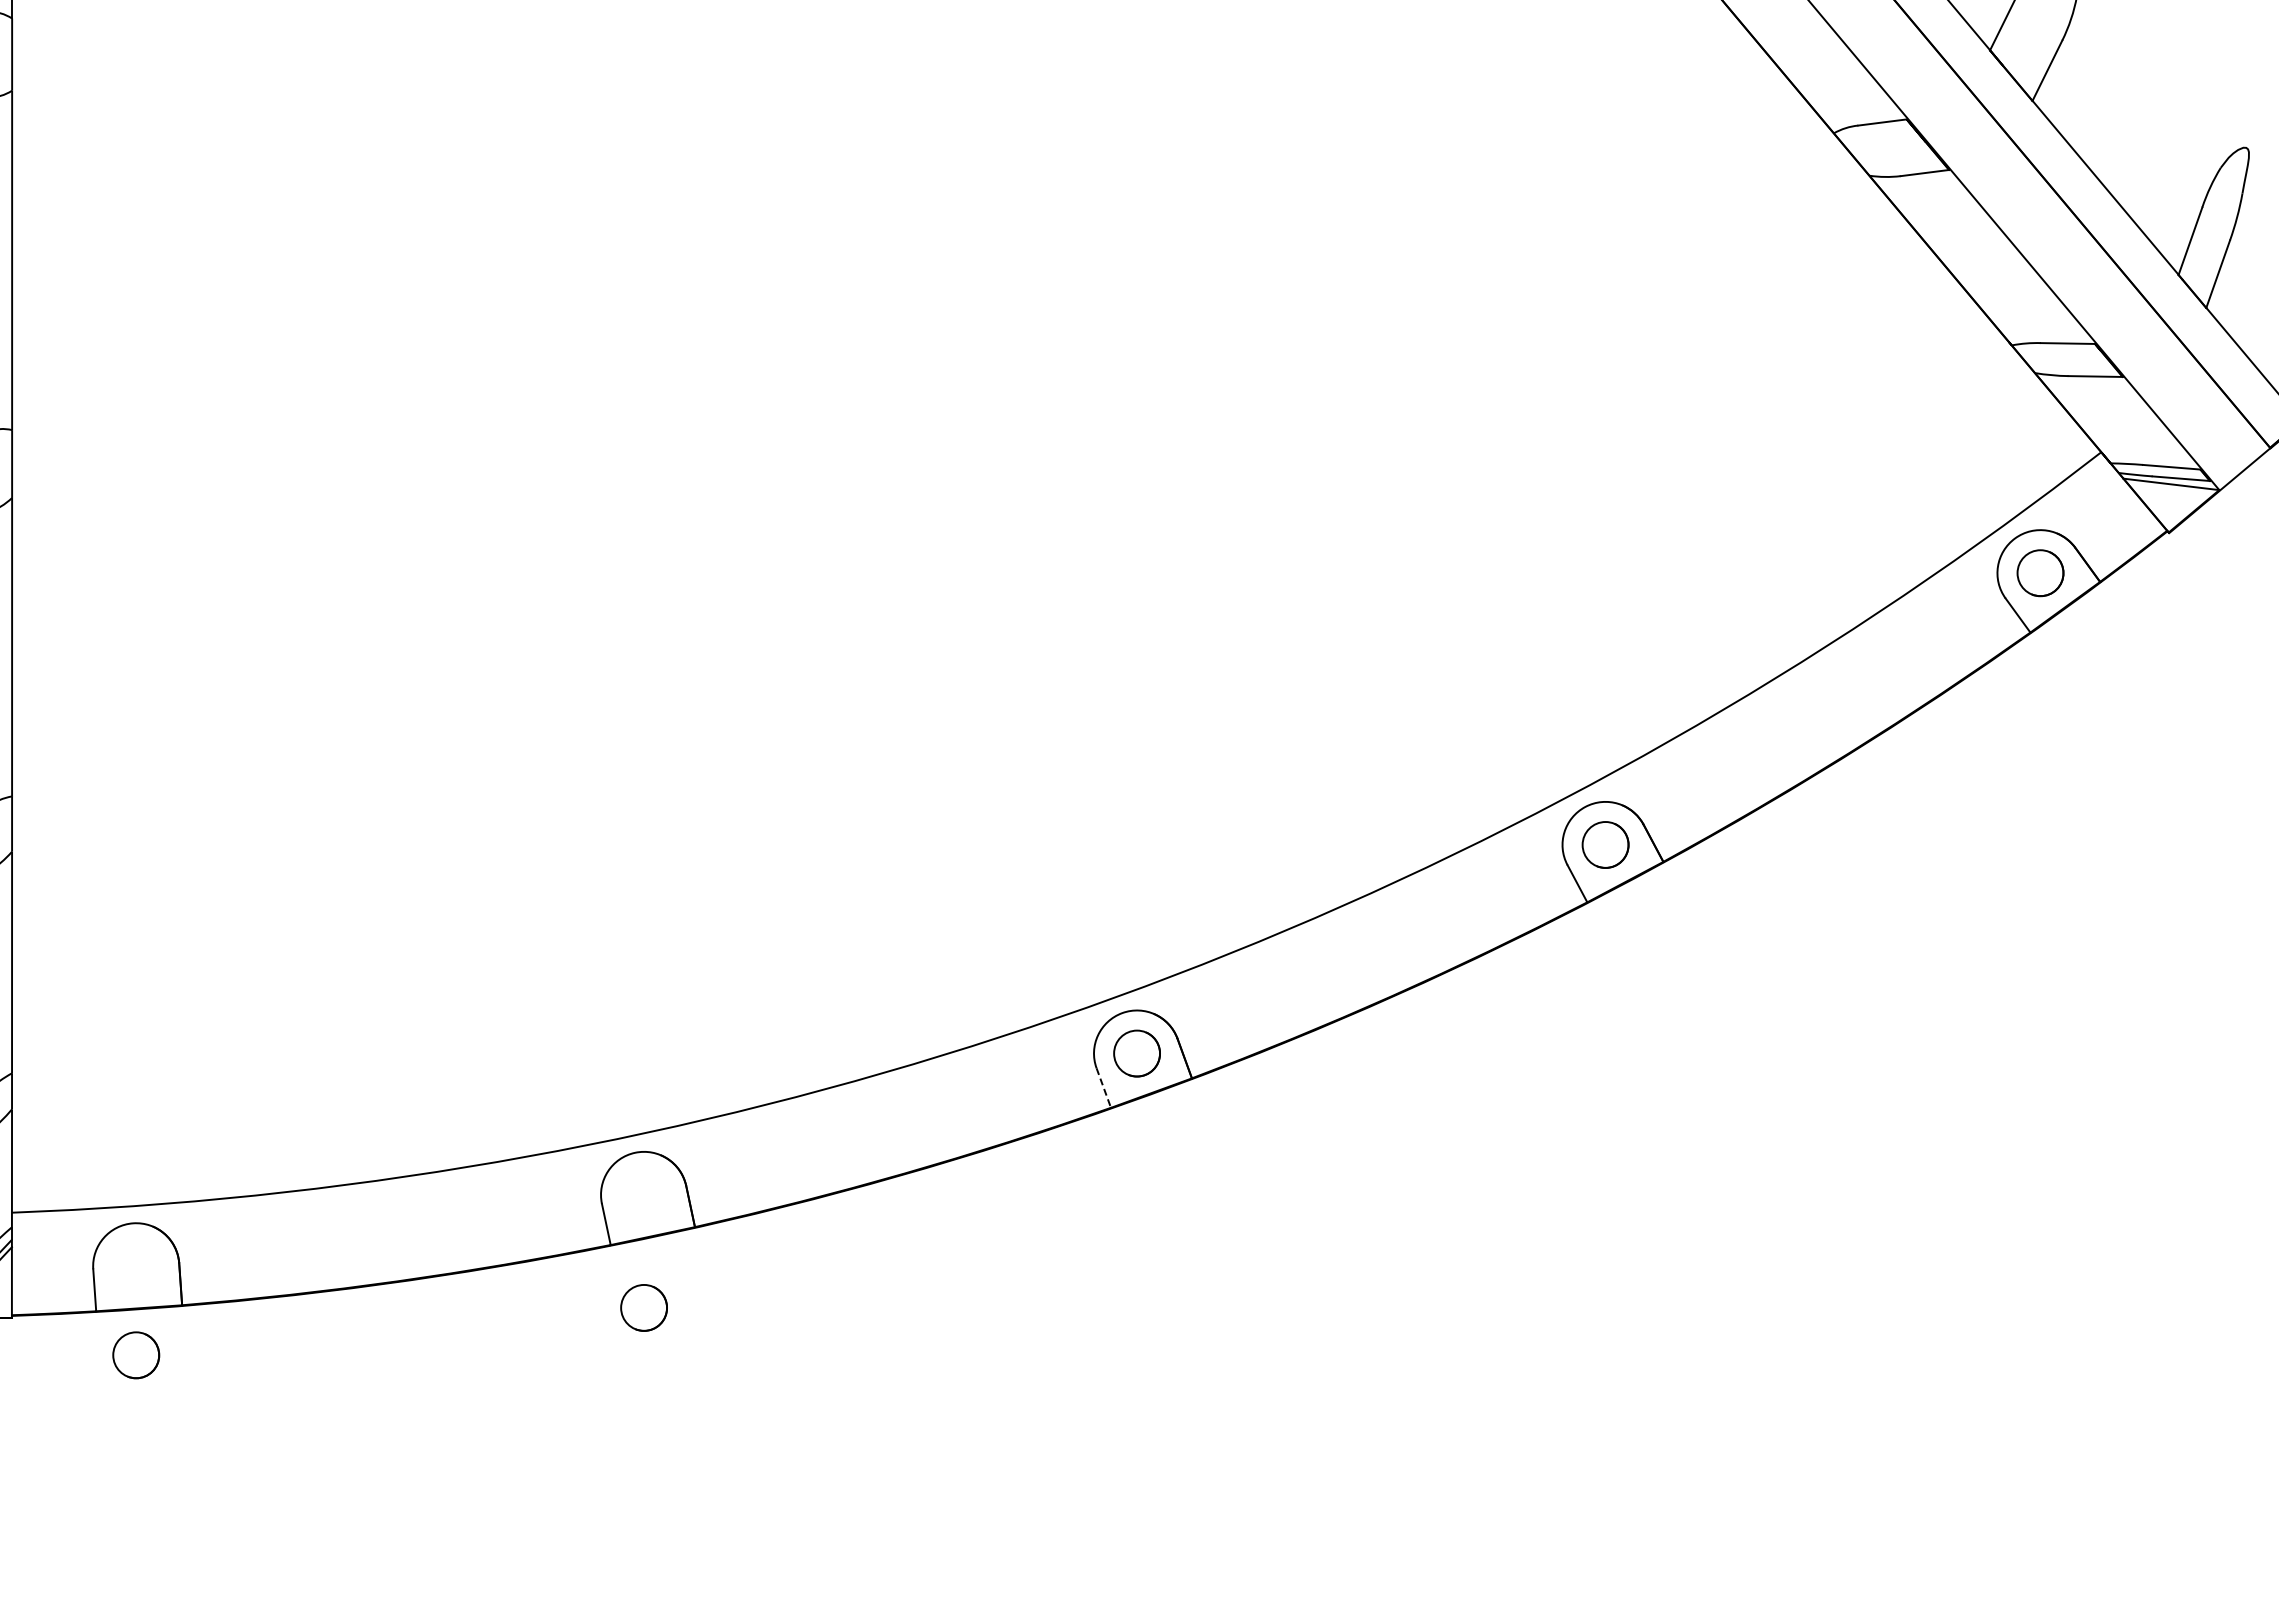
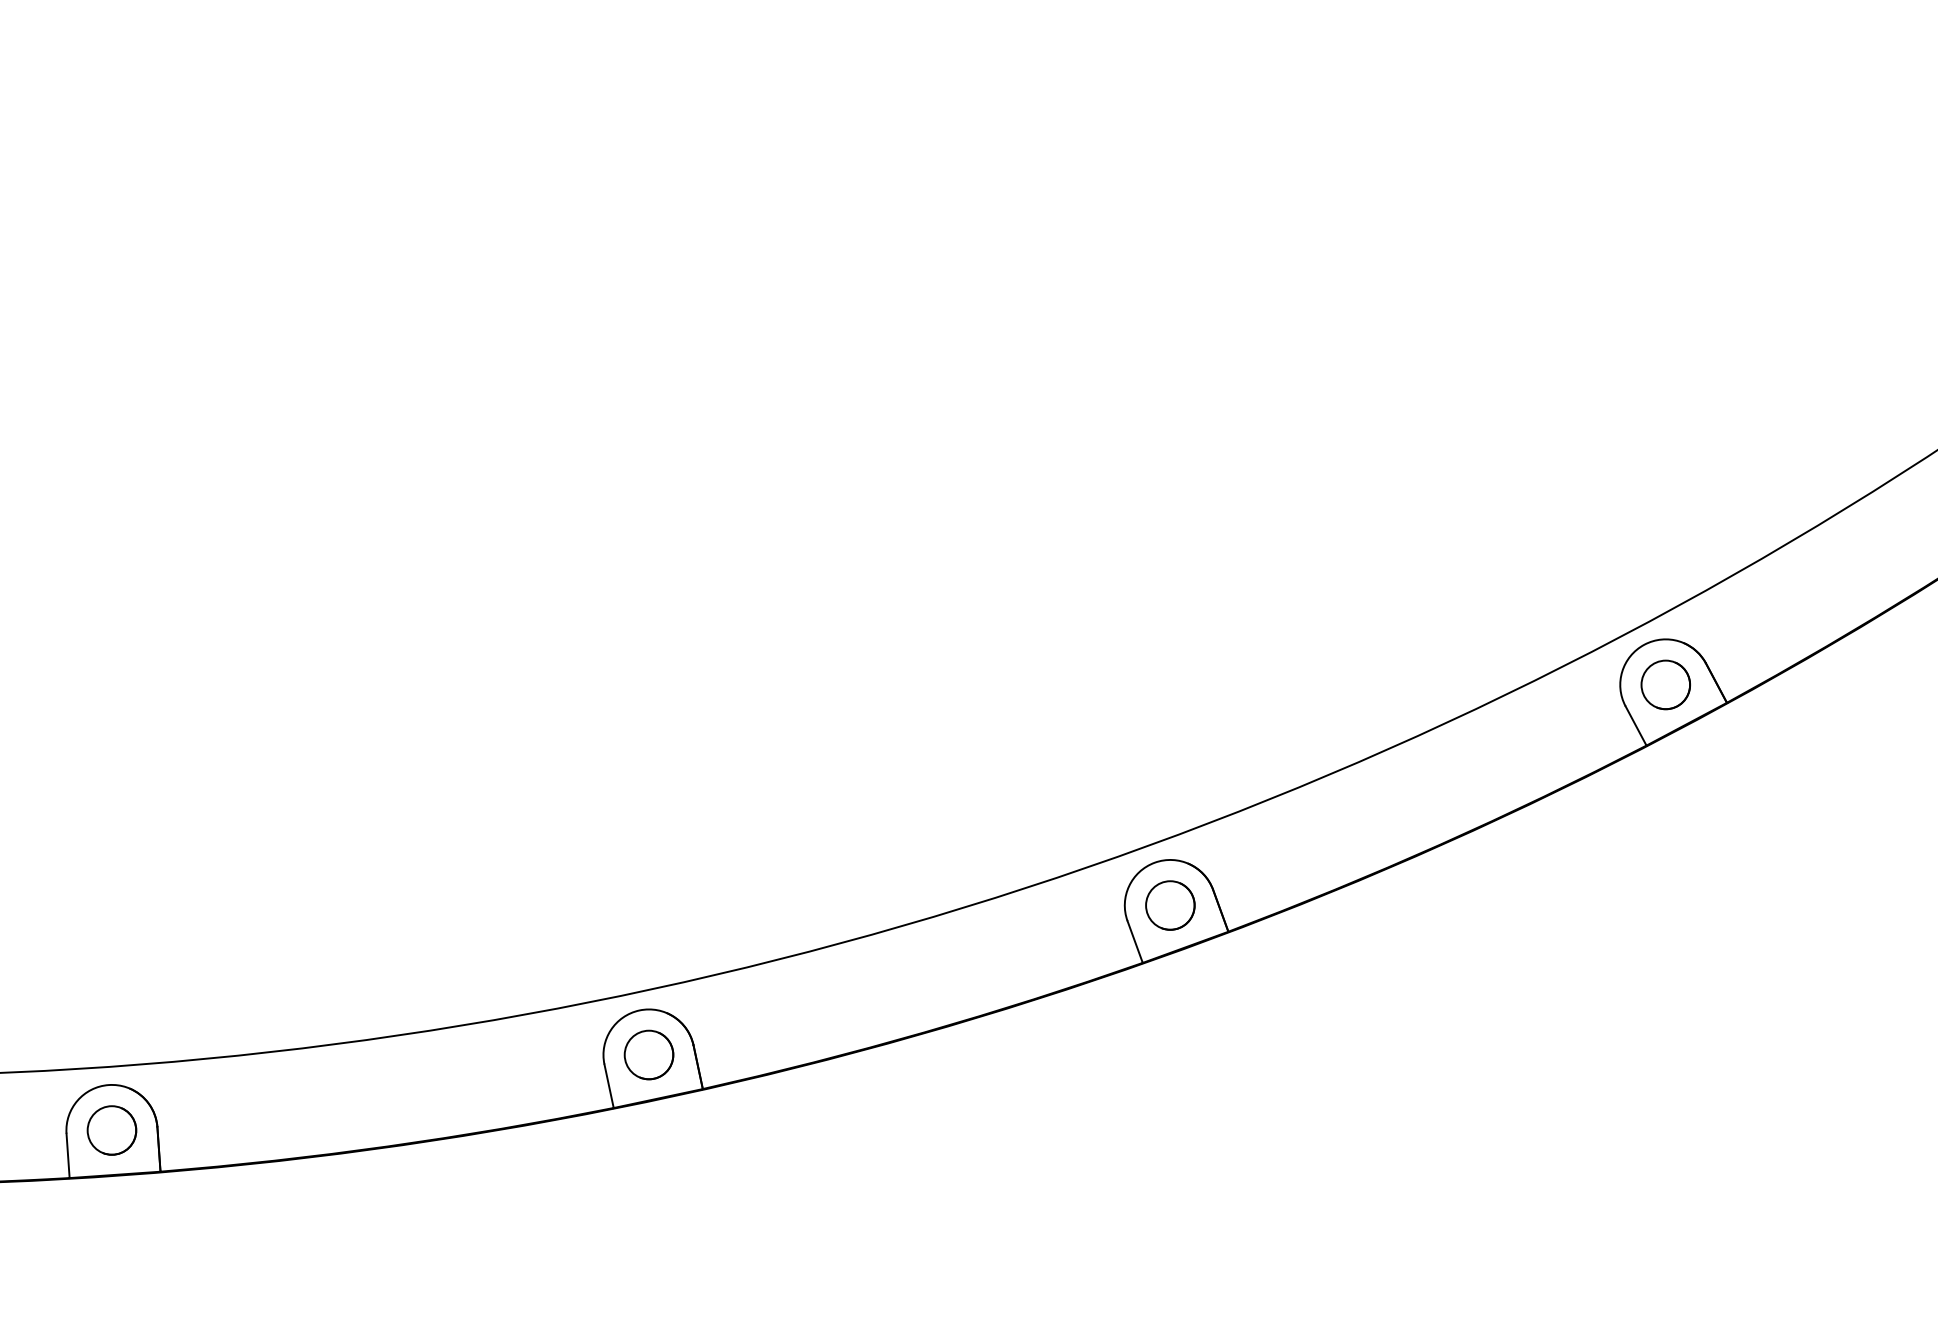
line: (1103, 1088) -> (1134, 942), dashed -> solid
circle: (643, 1307) -> (648, 1054), moved
part: (136, 1355) -> (112, 1130), moved

